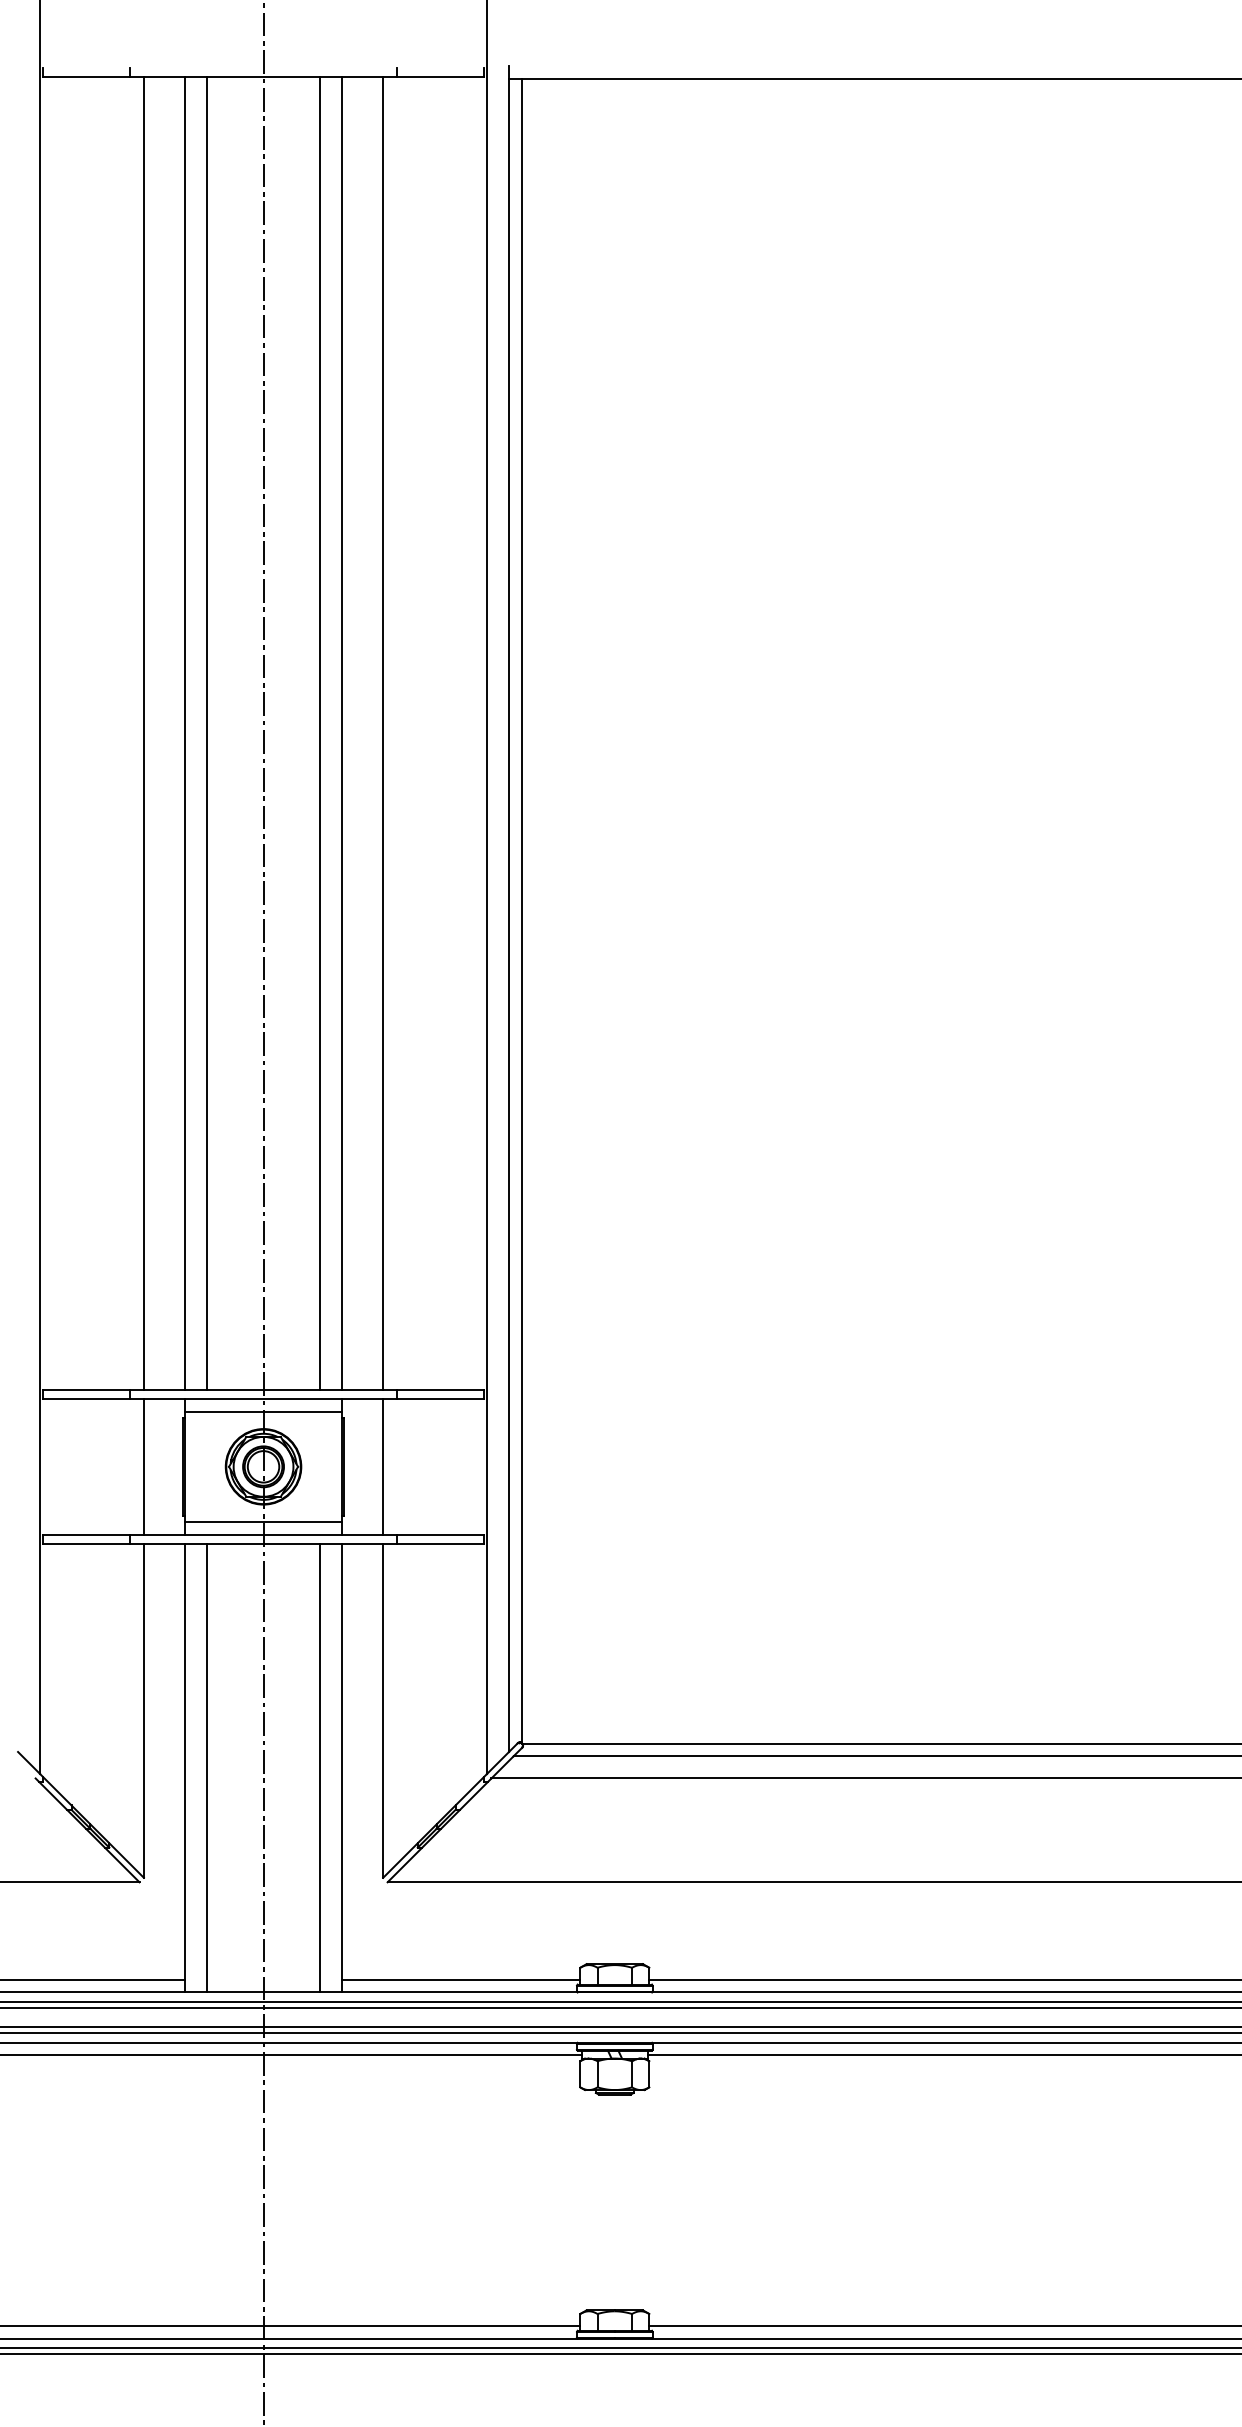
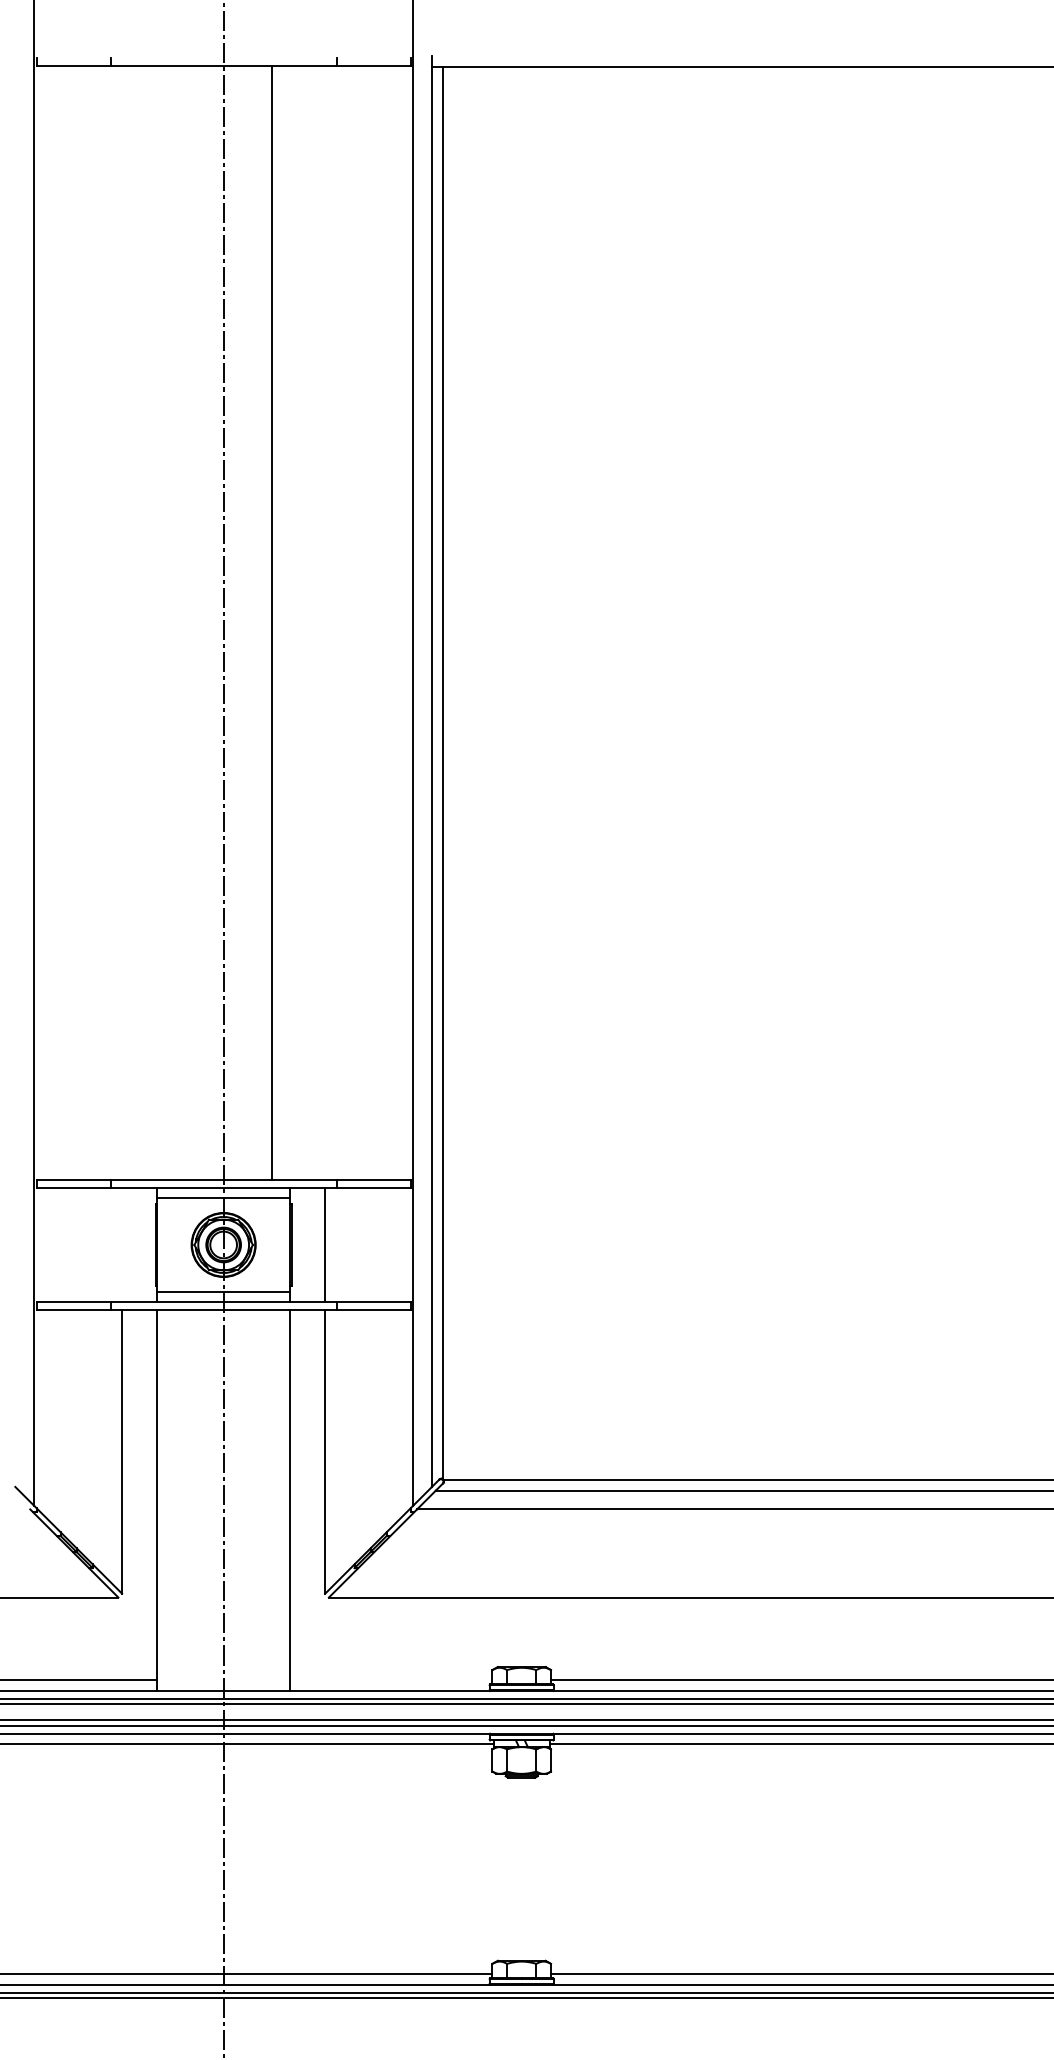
line: (144, 733) -> (122, 622), removed
line: (184, 733) -> (156, 622), removed
line: (206, 733) -> (175, 622), removed
line: (342, 733) -> (290, 622), removed
line: (383, 733) -> (325, 622), removed
line: (144, 1466) -> (122, 1244), removed
line: (206, 1767) -> (175, 1500), removed
line: (319, 1767) -> (271, 1500), removed
line: (461, 1980) -> (391, 1680), removed

